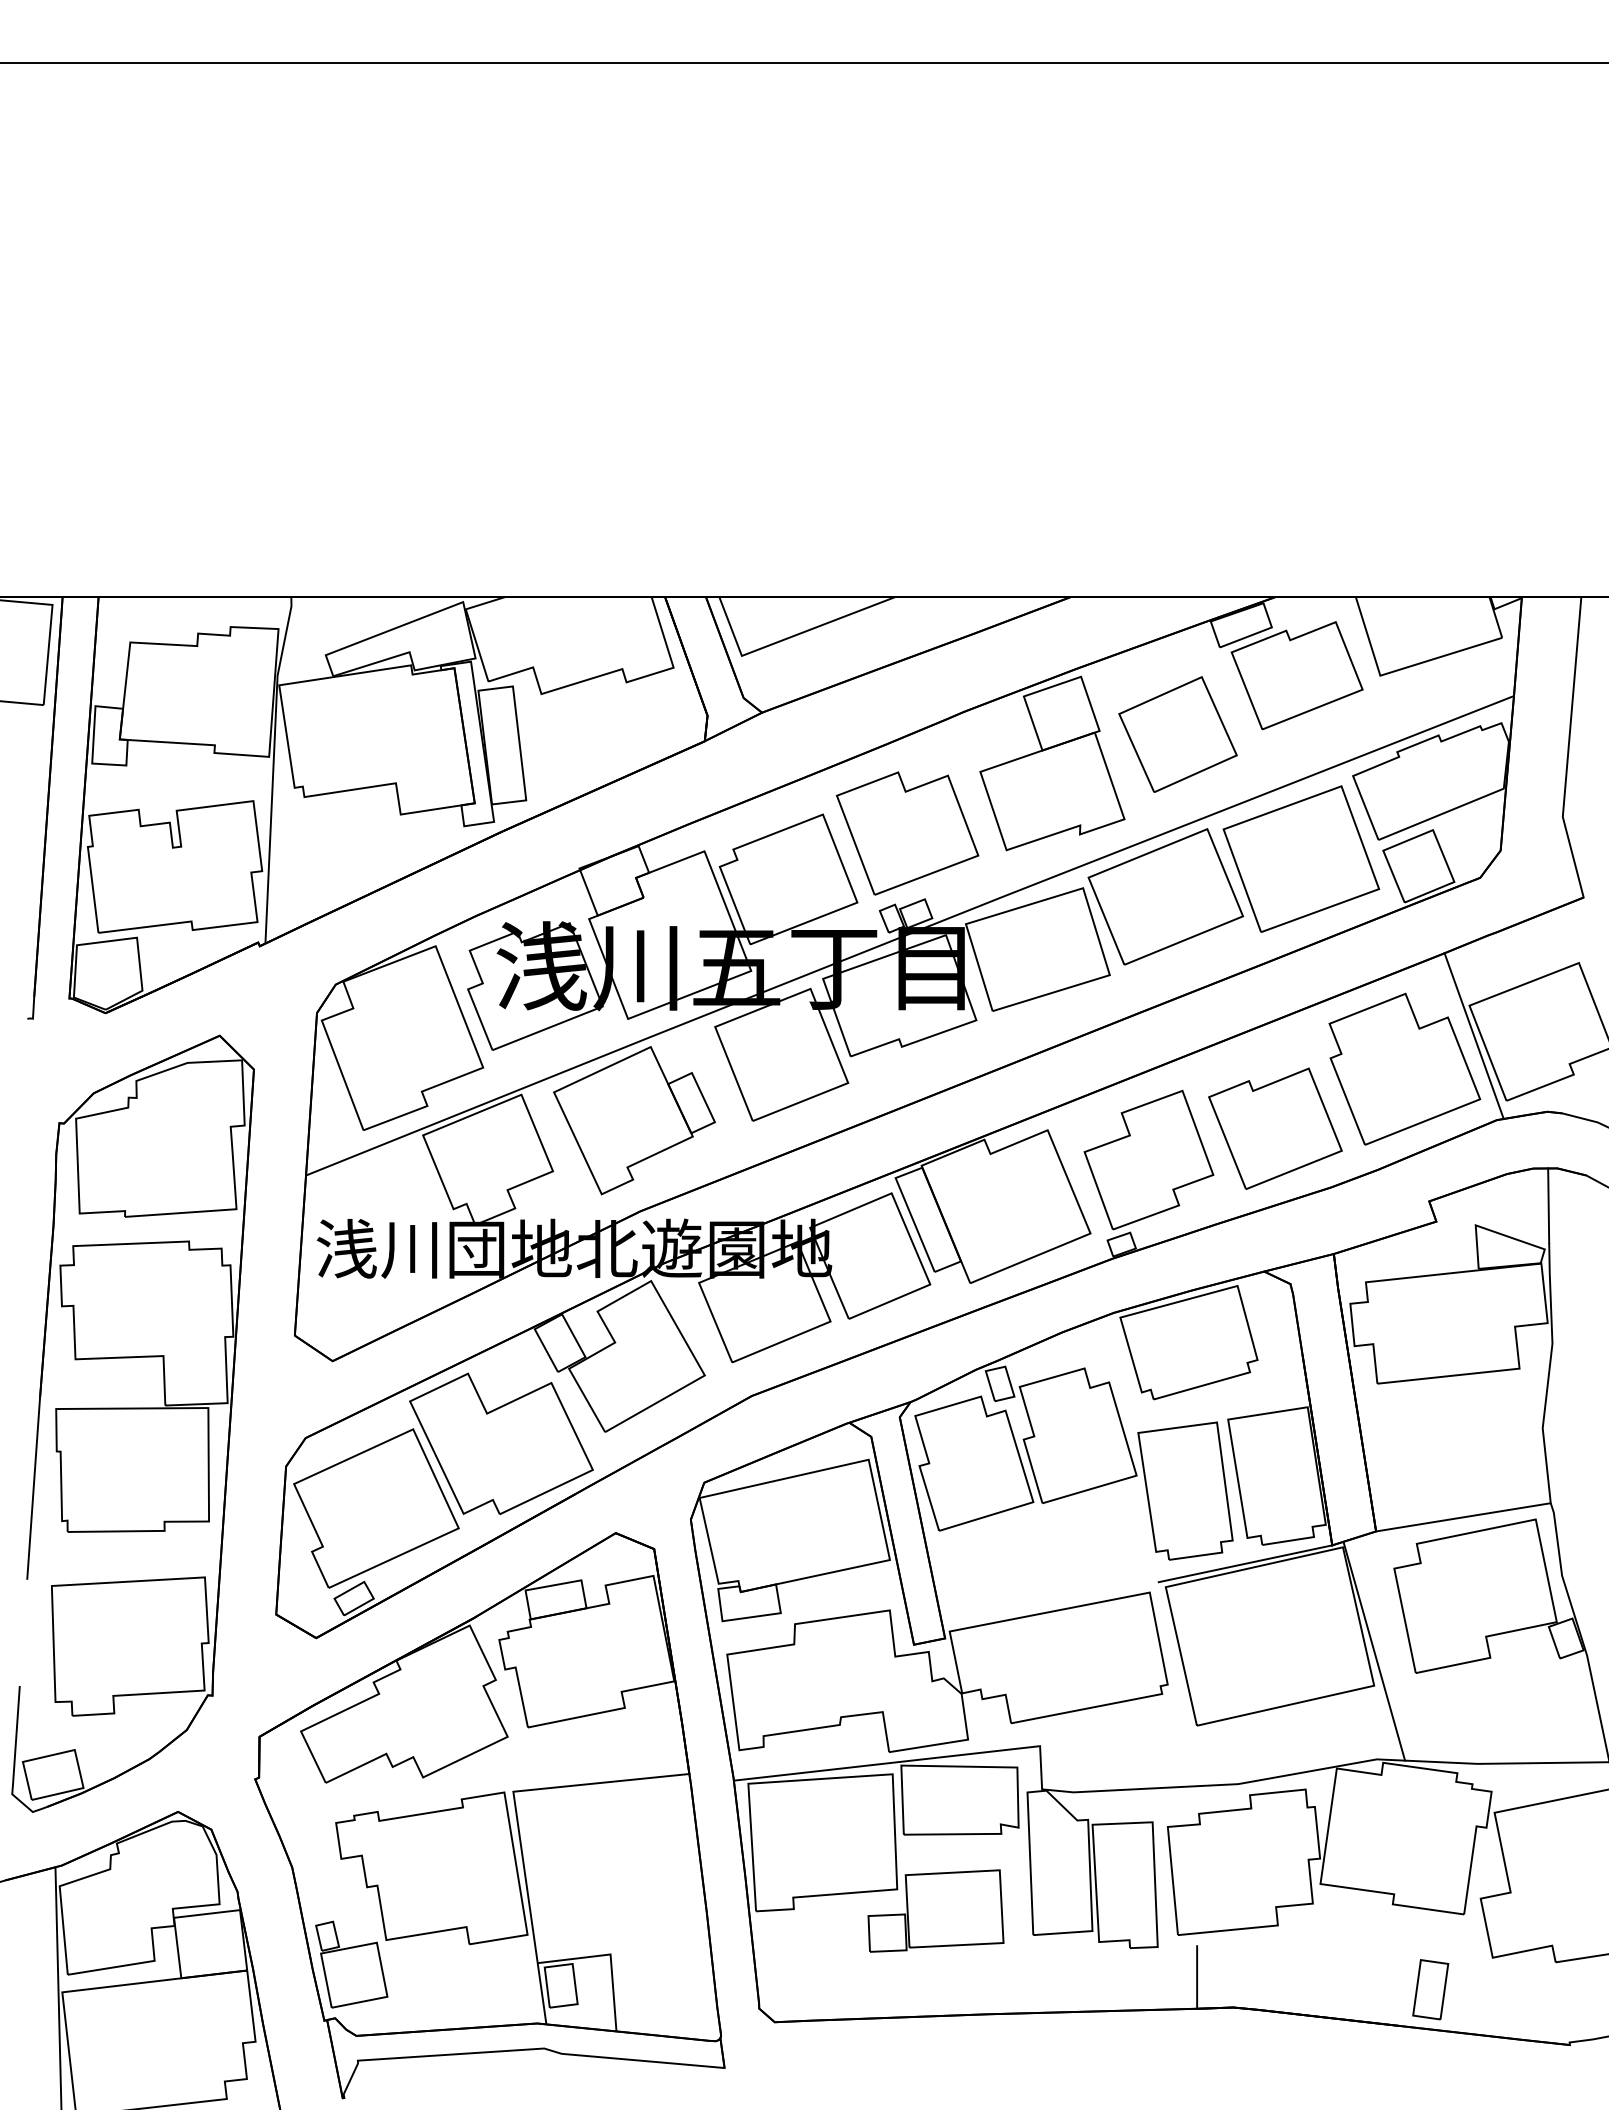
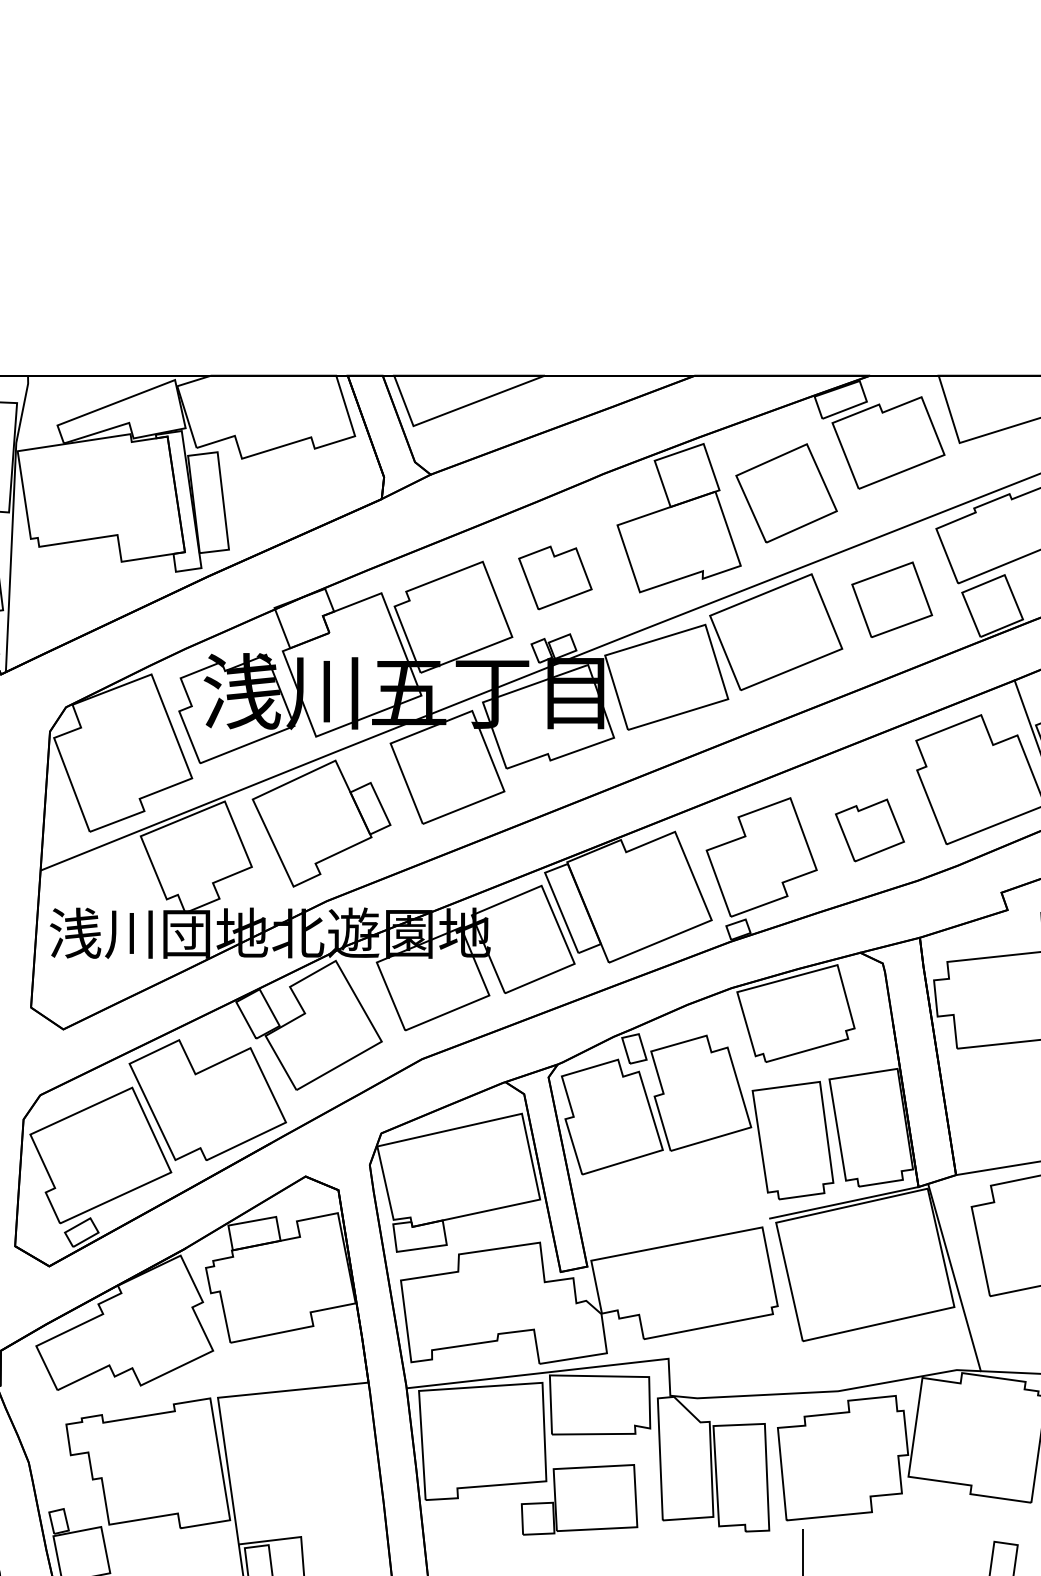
part: (907, 833) -> (555, 578), size x0.6
part: (1301, 858) -> (892, 599), size x0.6
part: (1275, 1128) -> (869, 830), size x0.6

